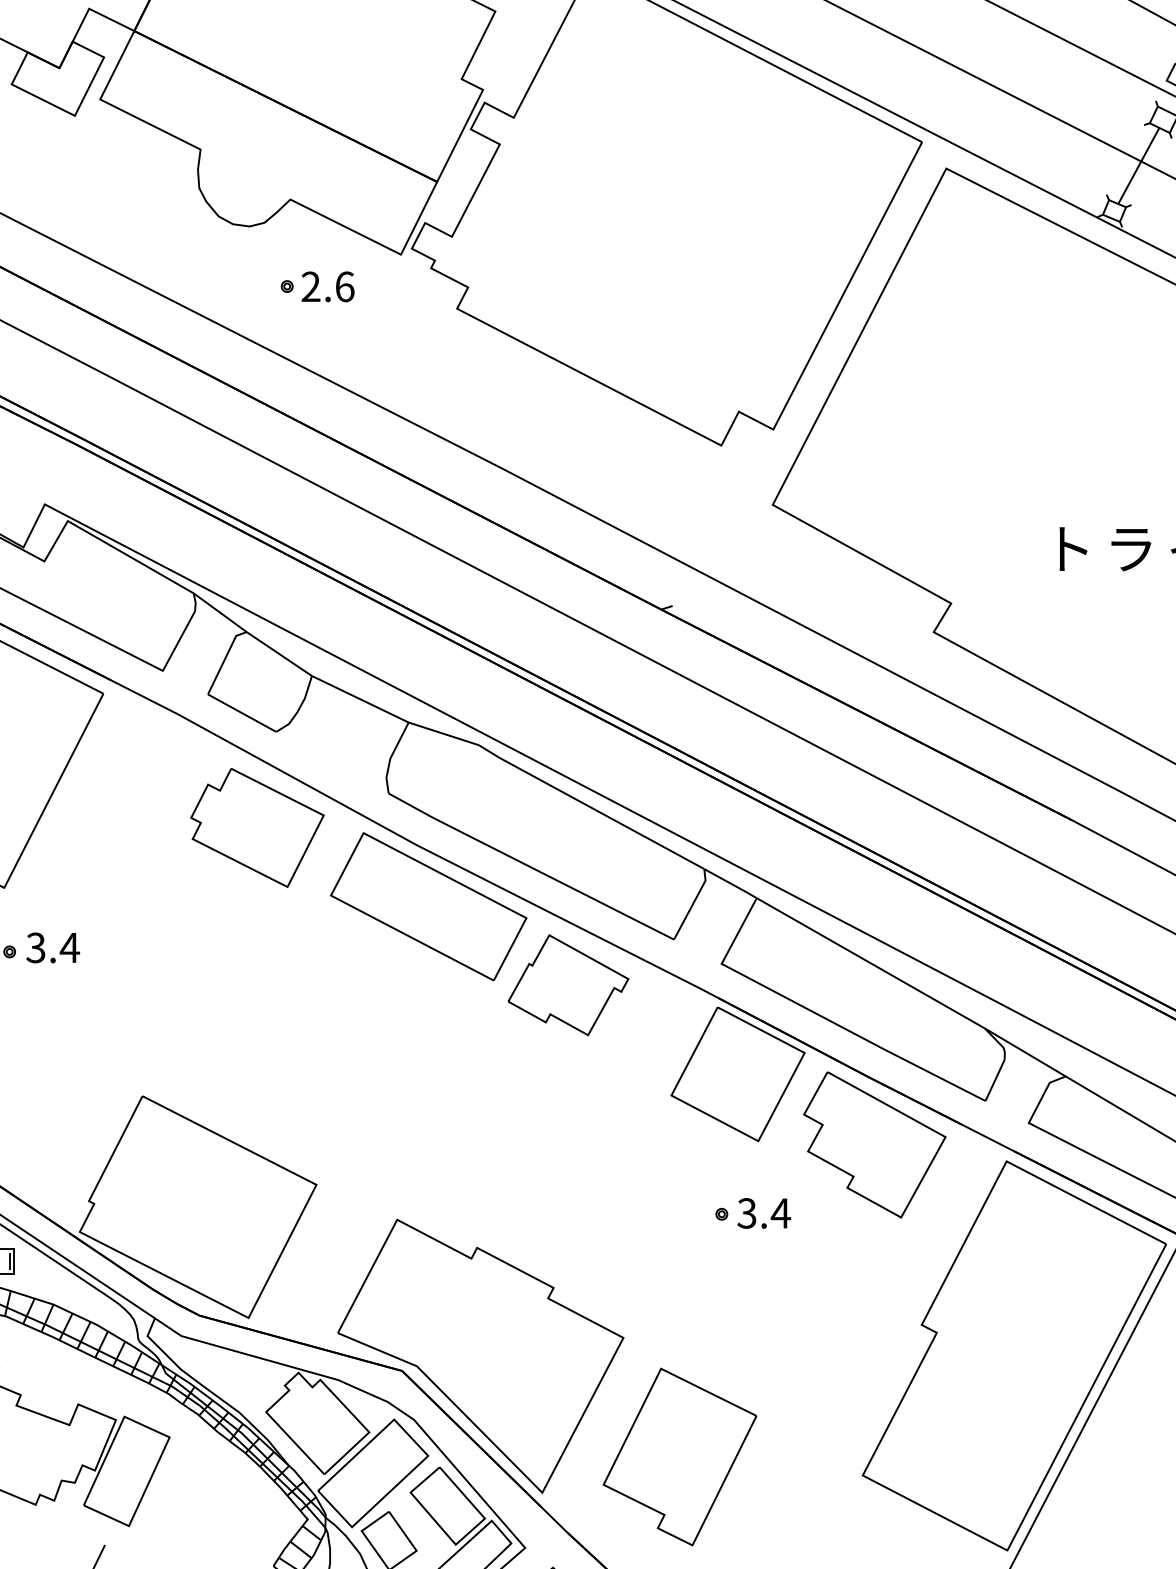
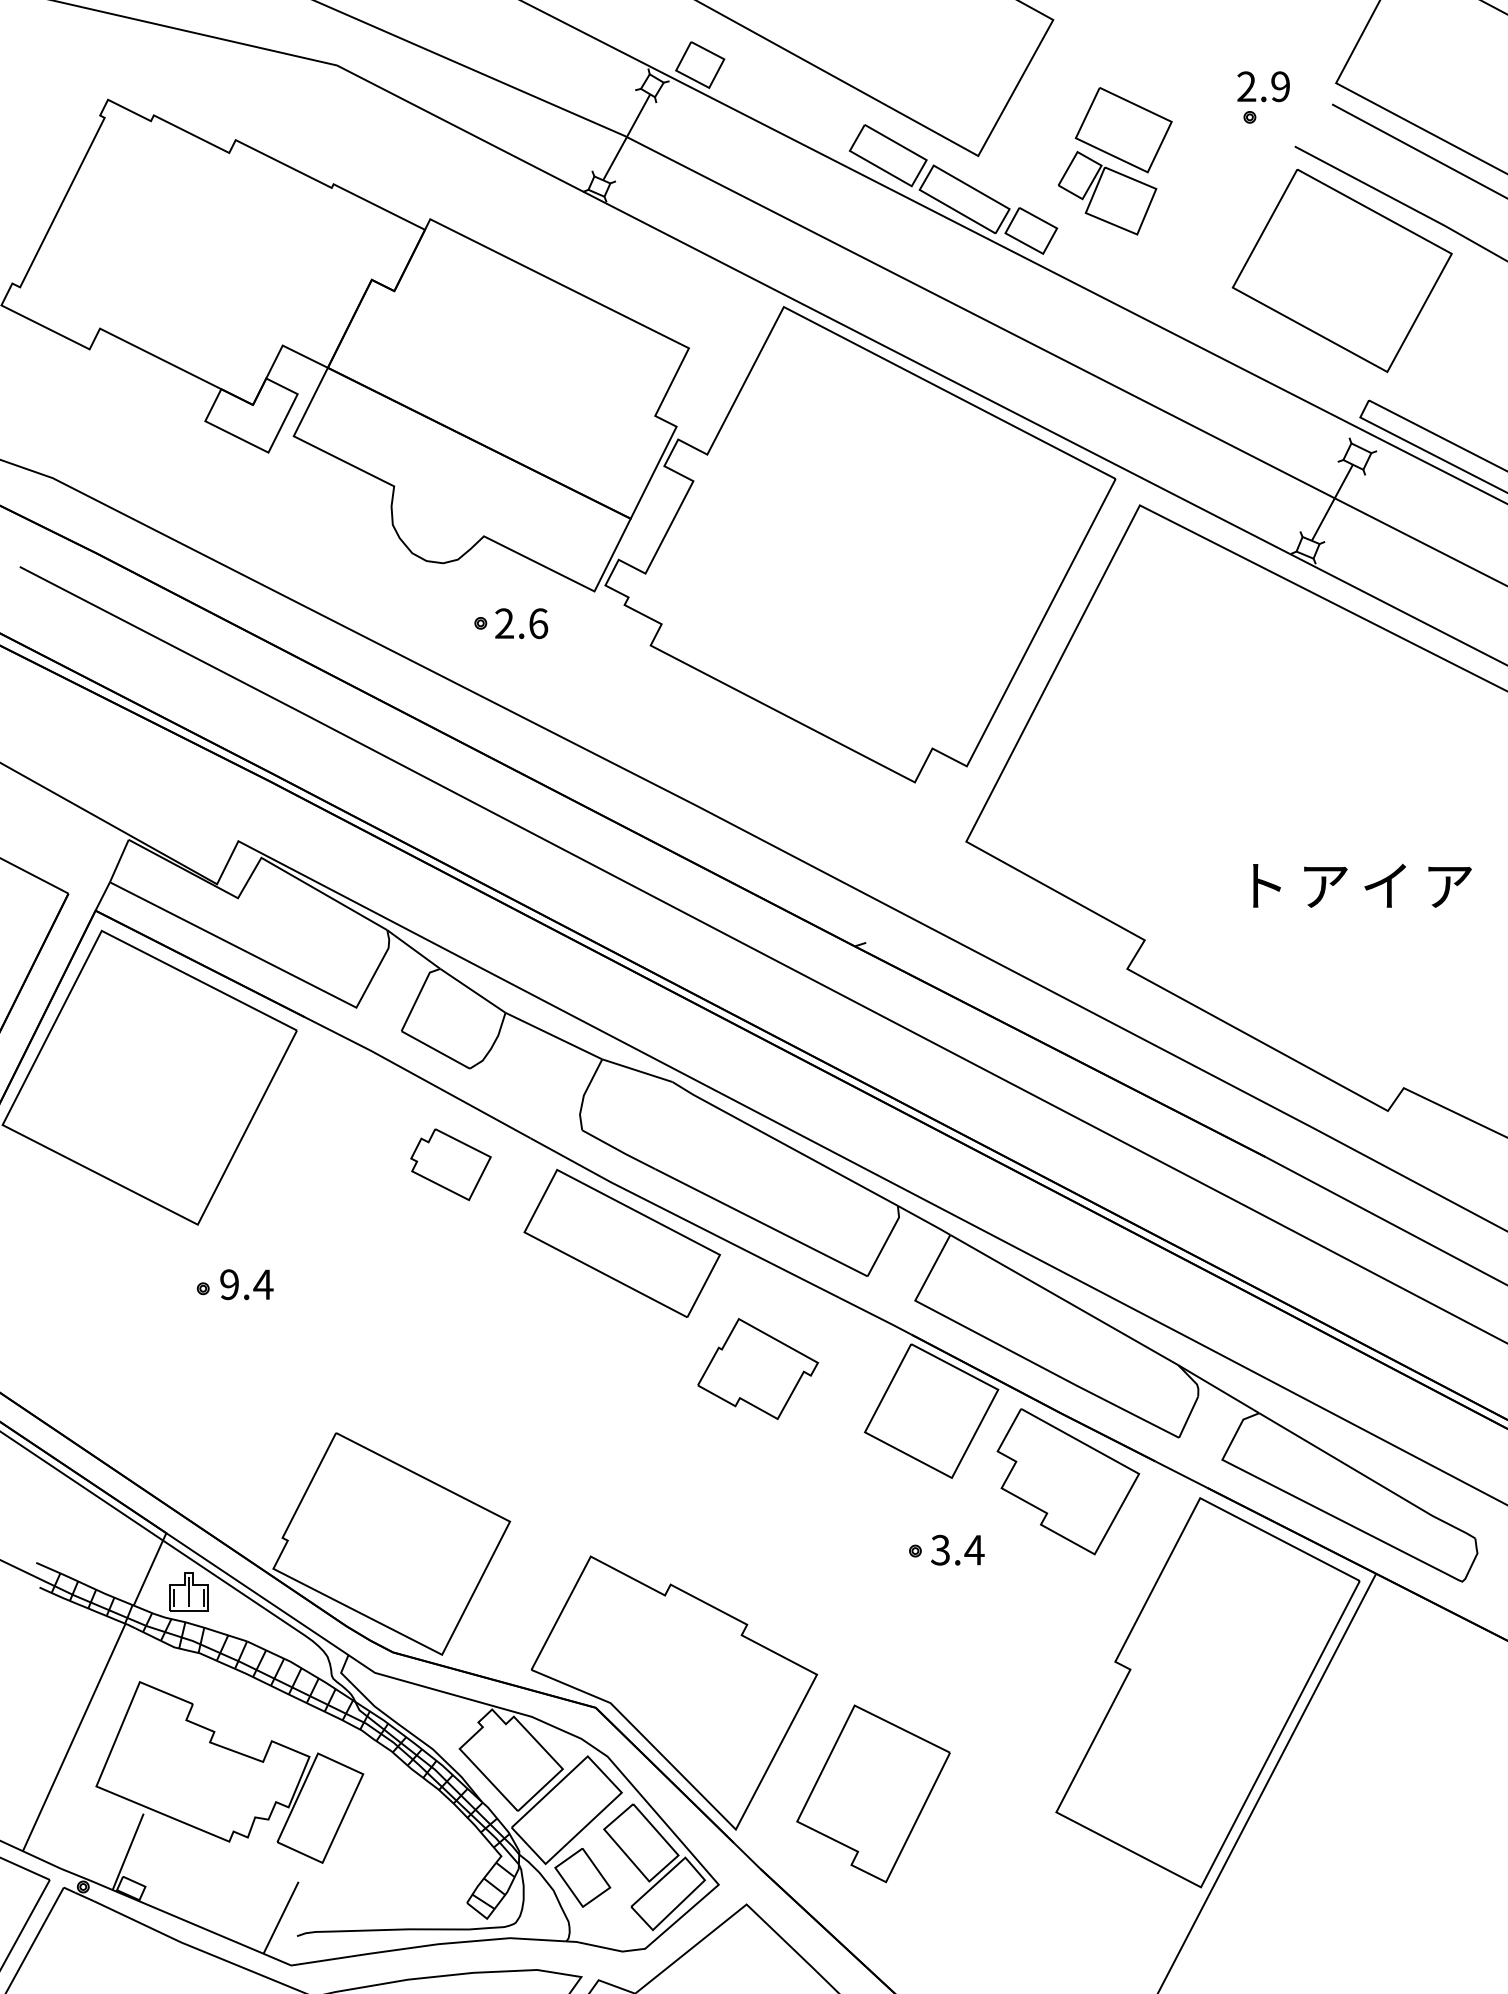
text: (1131, 549) -> (1325, 886), ラ -> ア
part: (256, 827) -> (450, 1164), size x0.6
text: (35, 947) -> (229, 1284), 3.4 -> 9.4
part: (567, 984) -> (757, 1368), moved

